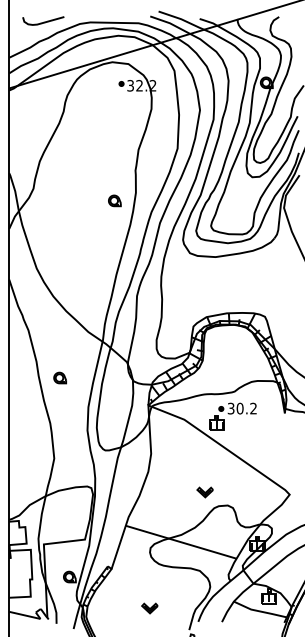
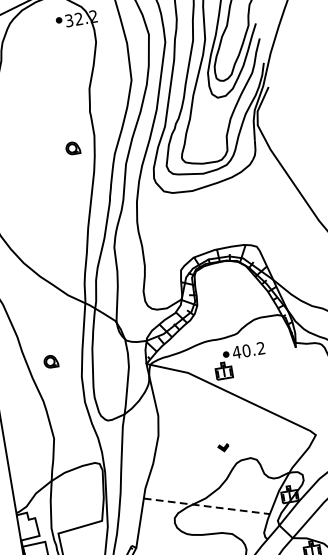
part: (59, 377) -> (50, 361), moved
text: (230, 408) -> (236, 352), 30.2 -> 40.2
part: (204, 492) -> (223, 448), size x0.6
line: (181, 542) -> (207, 506), solid -> dashed

